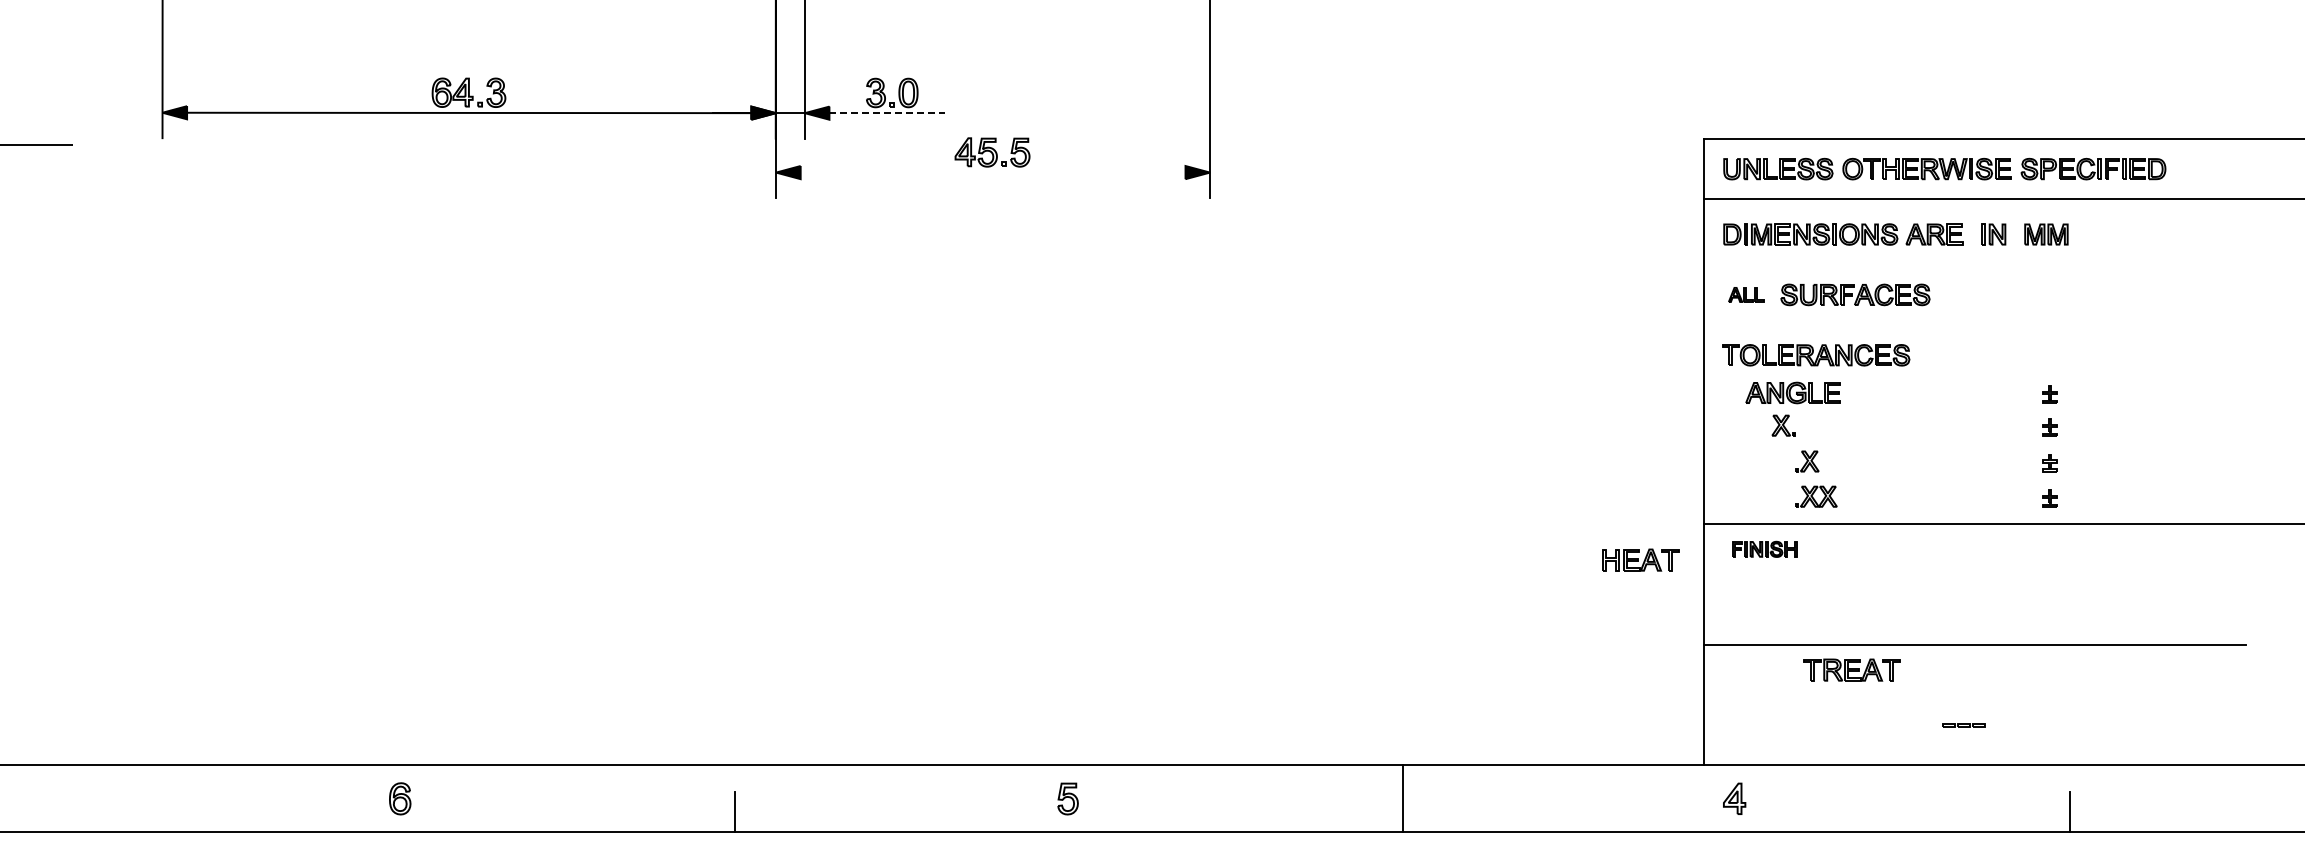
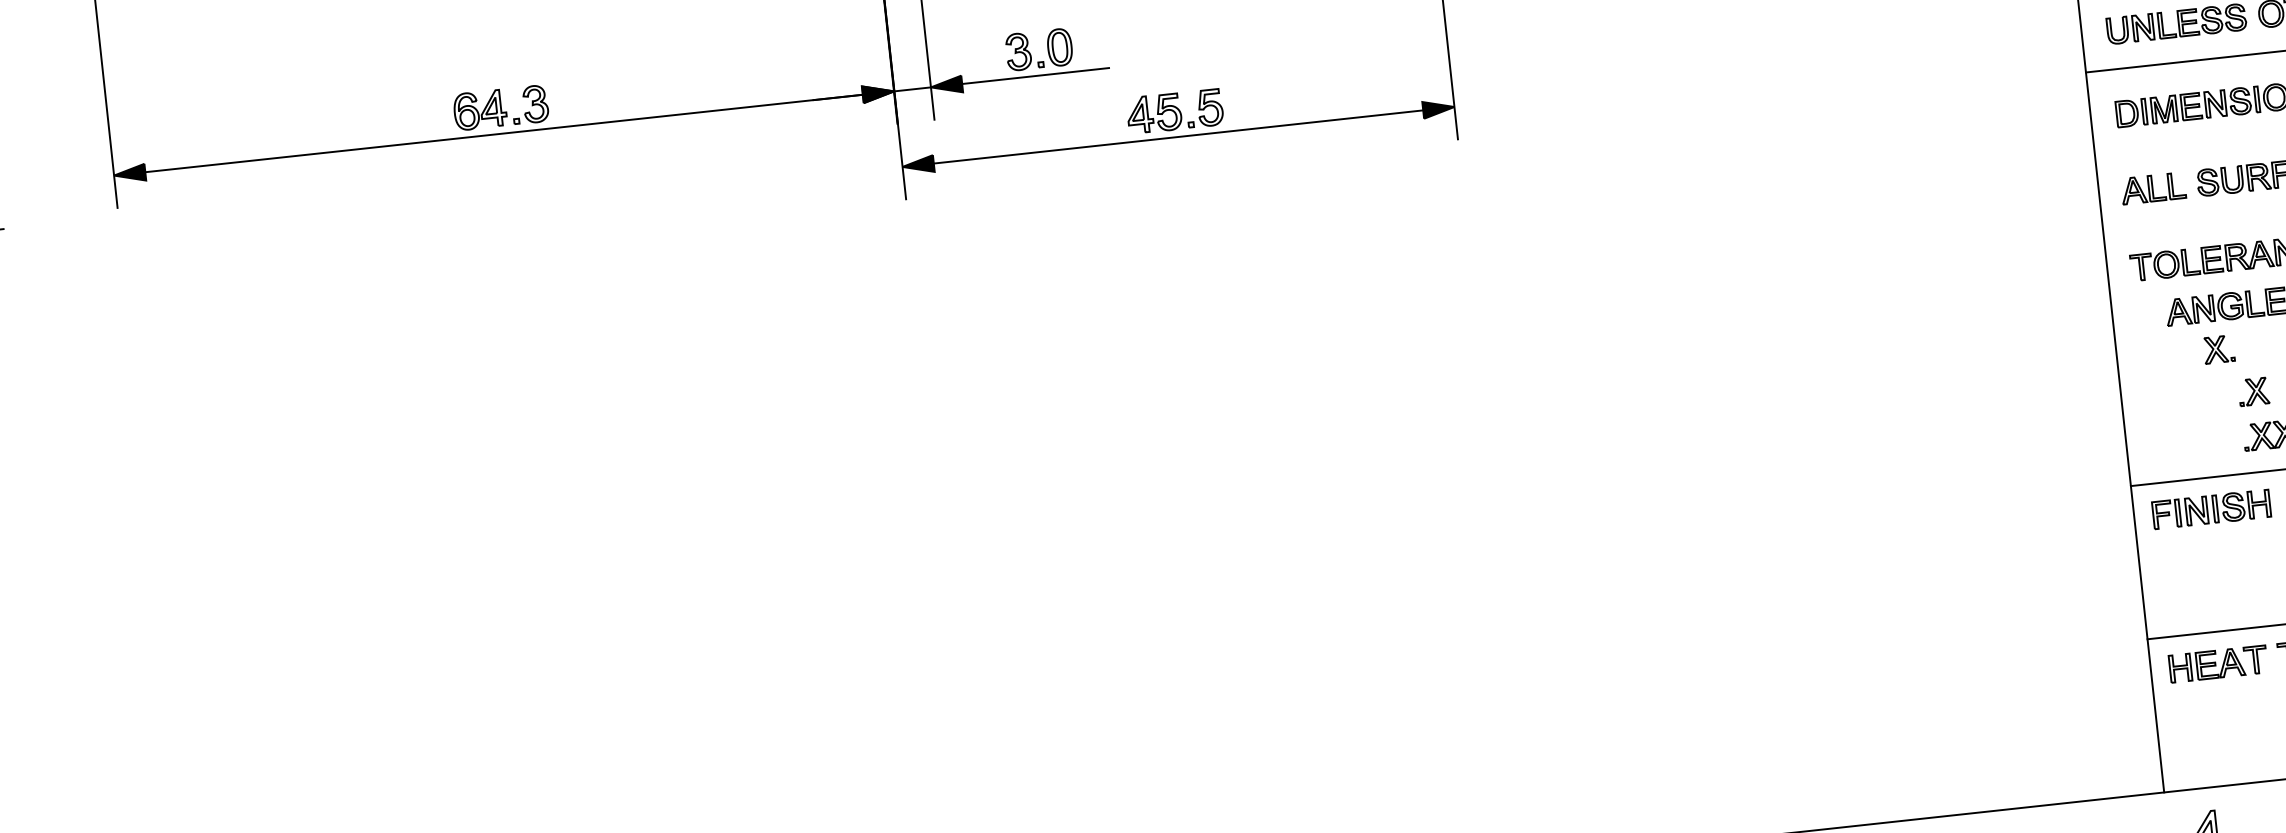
line: (887, 113) -> (1036, 76), dashed -> solid
line: (992, 172) -> (1177, 136), added
part: (1745, 294) -> (2152, 188), size x1.43
part: (1764, 549) -> (2211, 509), size x1.43
part: (1640, 559) -> (2217, 663), moved

